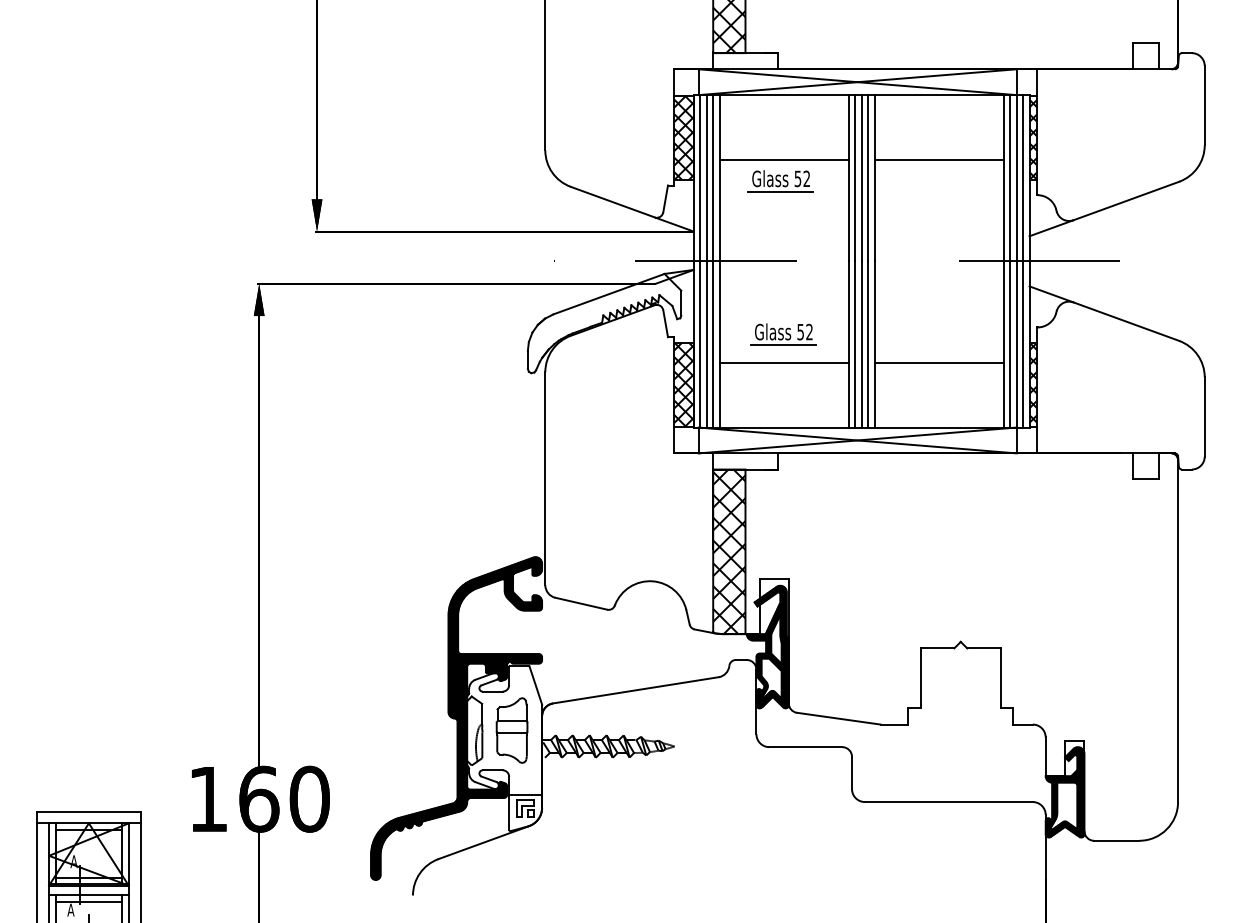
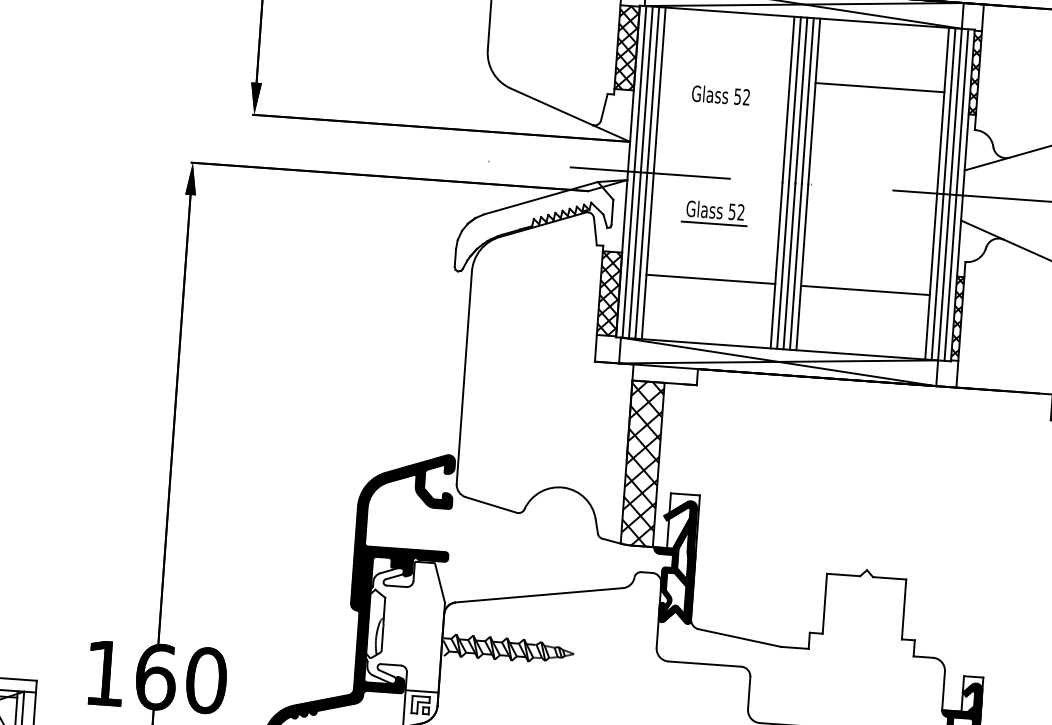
line: (783, 159) -> (724, 76), removed
line: (780, 192) -> (719, 109), removed
part: (783, 334) -> (714, 213), moved
part: (511, 730) -> (412, 626), removed

